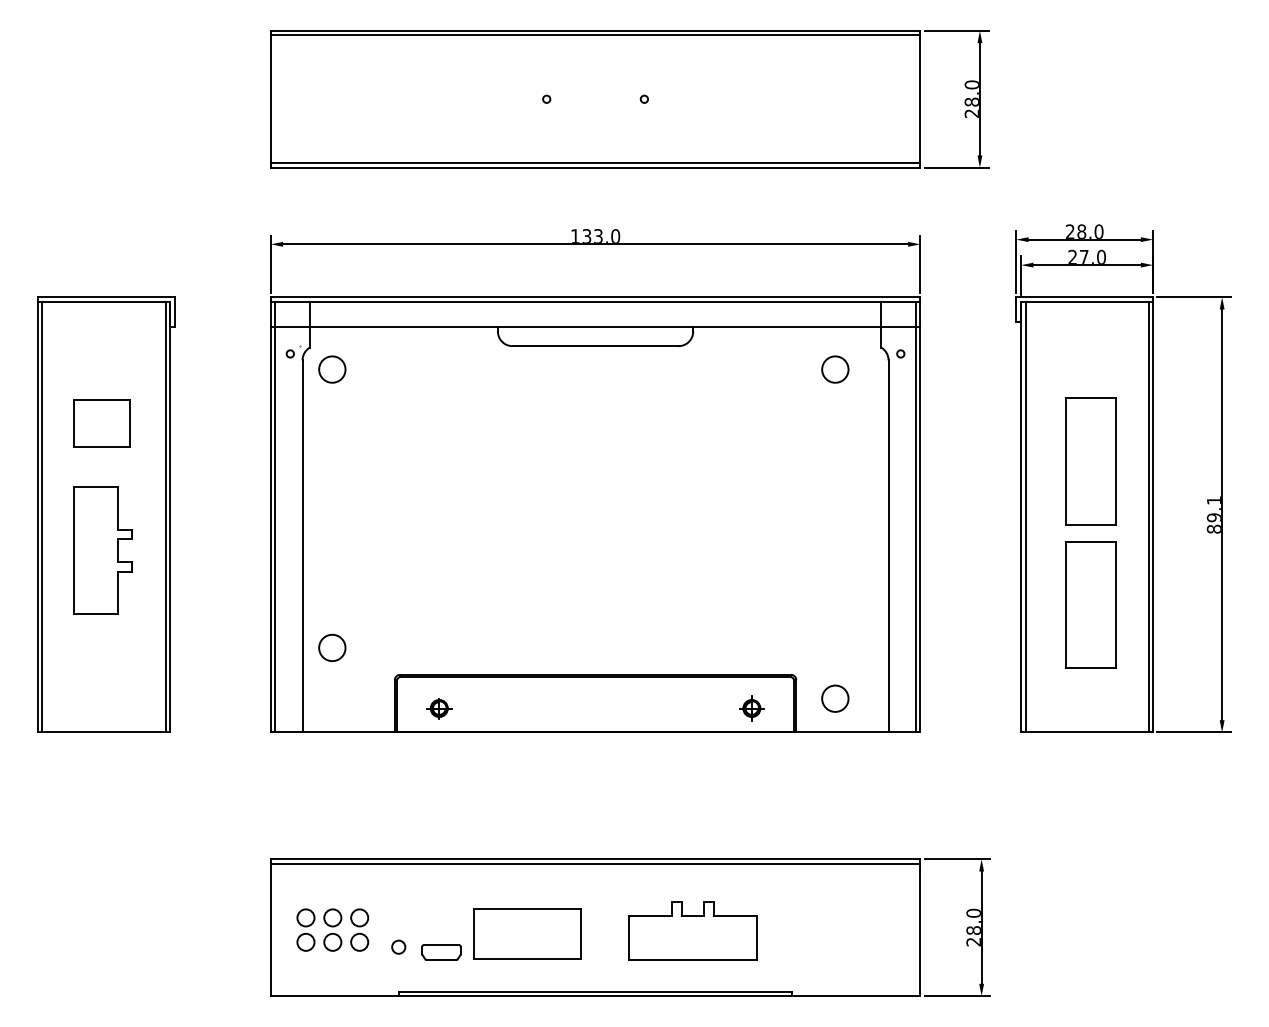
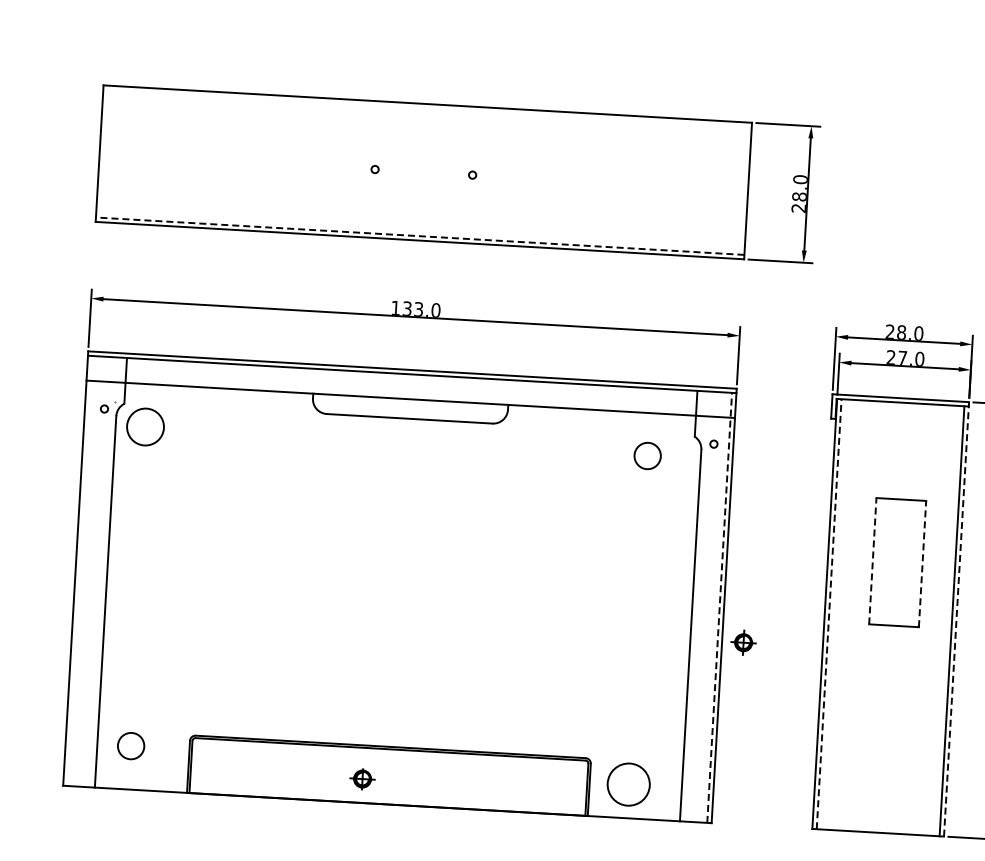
line: (595, 35) -> (427, 108), removed
line: (595, 163) -> (420, 236), solid -> dashed
circle: (332, 369) -> (145, 426), size x1.4
line: (1066, 461) -> (873, 561), solid -> dashed
line: (1115, 461) -> (922, 563), solid -> dashed
line: (1153, 514) -> (956, 618), solid -> dashed
line: (275, 516) -> (80, 570), removed
line: (915, 516) -> (719, 607), solid -> dashed
line: (1025, 516) -> (829, 613), solid -> dashed
part: (1090, 604) -> (888, 705), removed
circle: (332, 647) -> (131, 745), moved
circle: (835, 698) -> (628, 784), size x1.6
part: (439, 708) -> (362, 779), moved
part: (751, 708) -> (743, 642), moved

